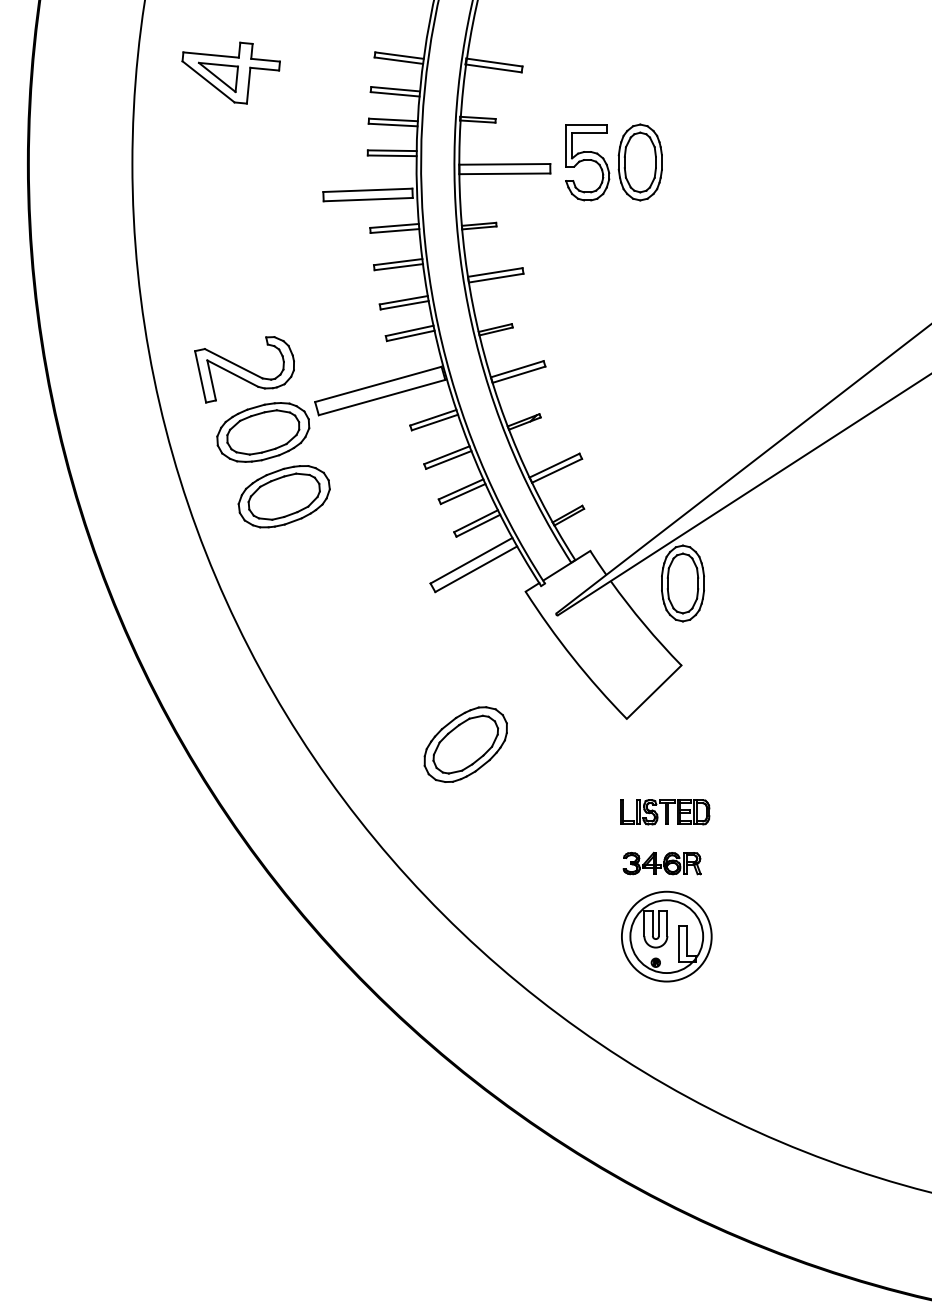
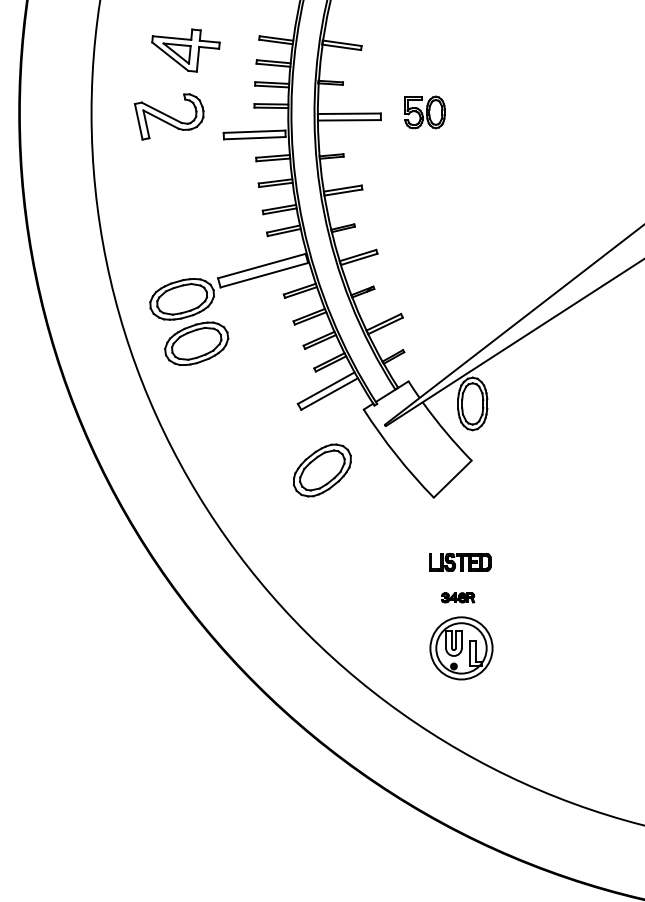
part: (230, 72) -> (185, 50), moved
part: (613, 162) -> (424, 112), size x0.6
part: (243, 369) -> (168, 116), moved
part: (466, 744) -> (322, 470), moved
part: (661, 863) -> (457, 597), size x0.6

